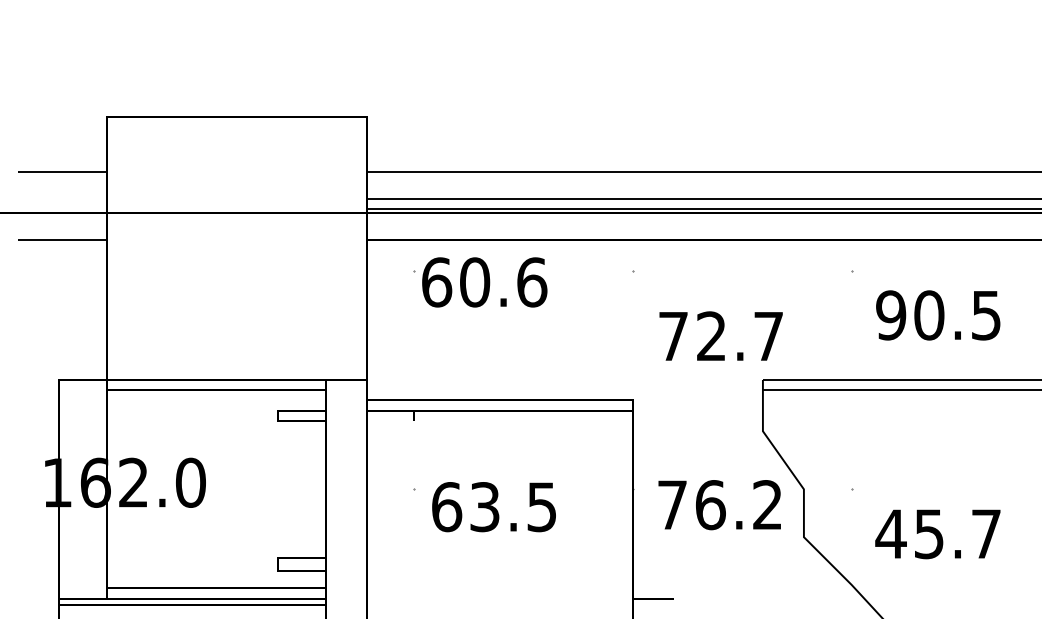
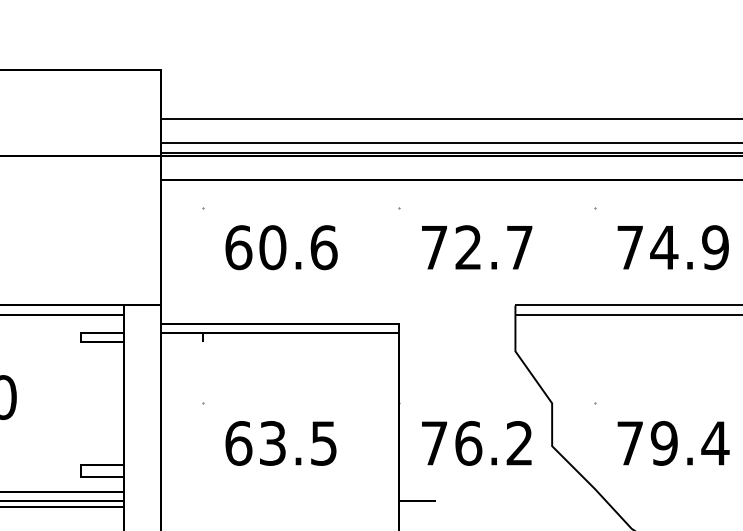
text: (484, 282) -> (281, 247), moved
text: (938, 315) -> (672, 247), 90.5 -> 74.9
text: (720, 335) -> (476, 246), moved
text: (719, 505) -> (476, 443), moved
text: (493, 507) -> (280, 443), moved
text: (938, 533) -> (672, 442), 45.7 -> 79.4

